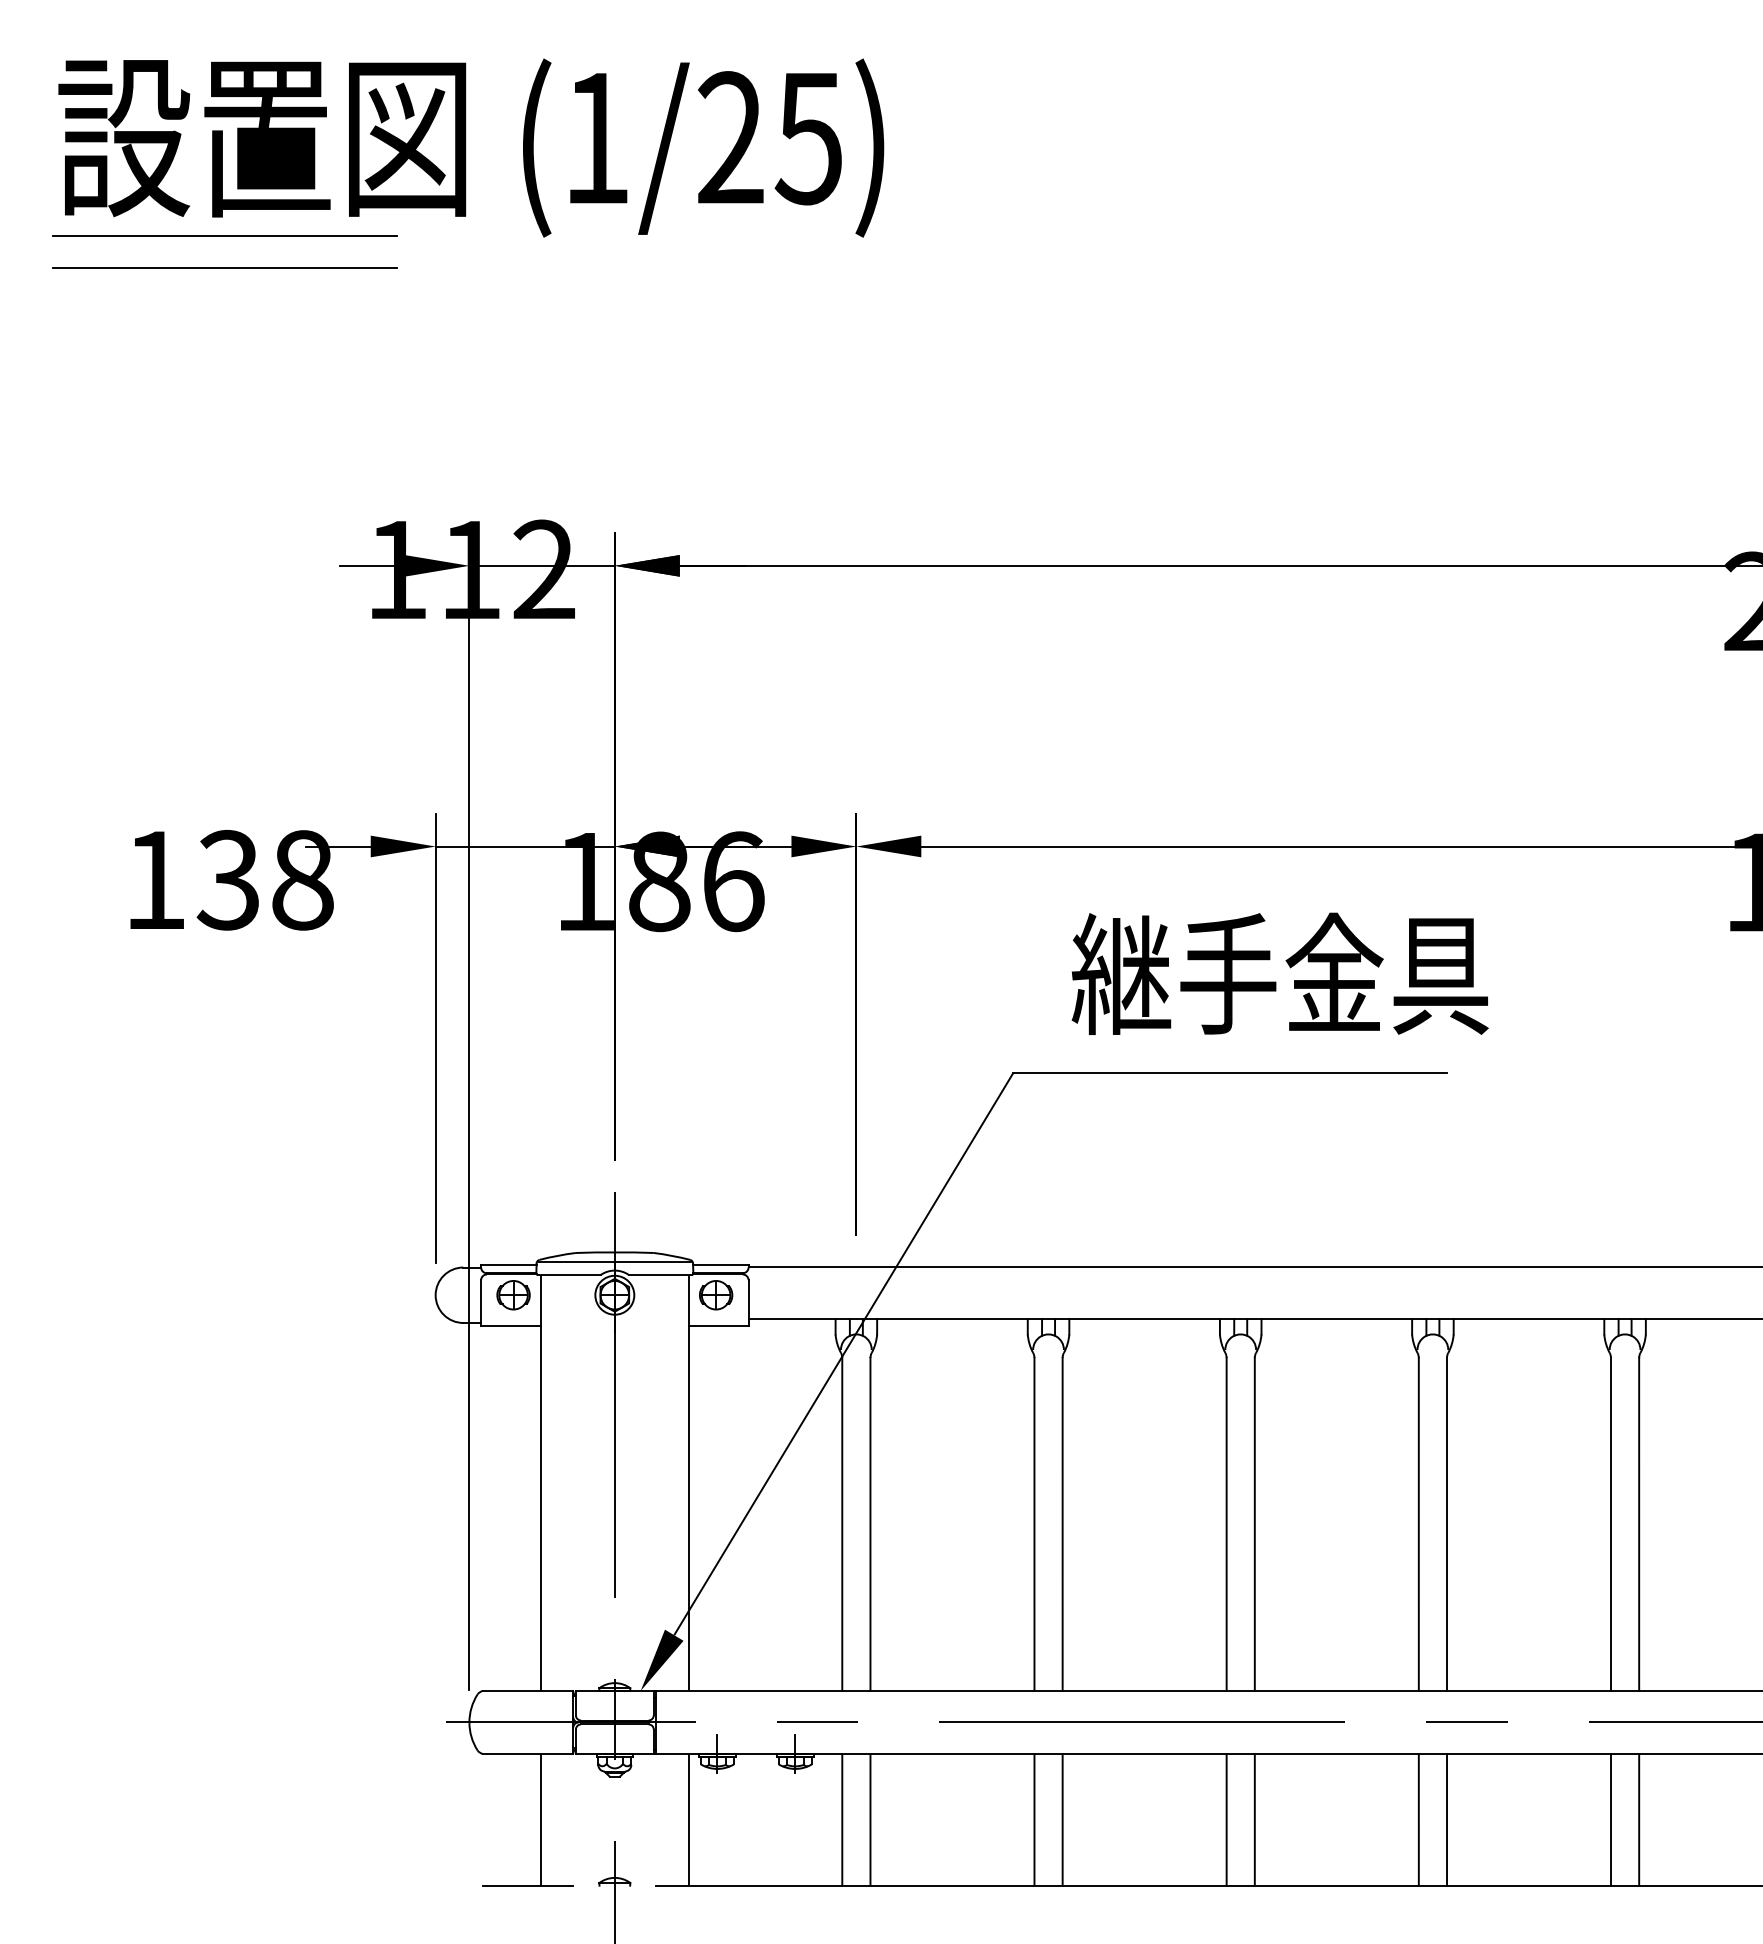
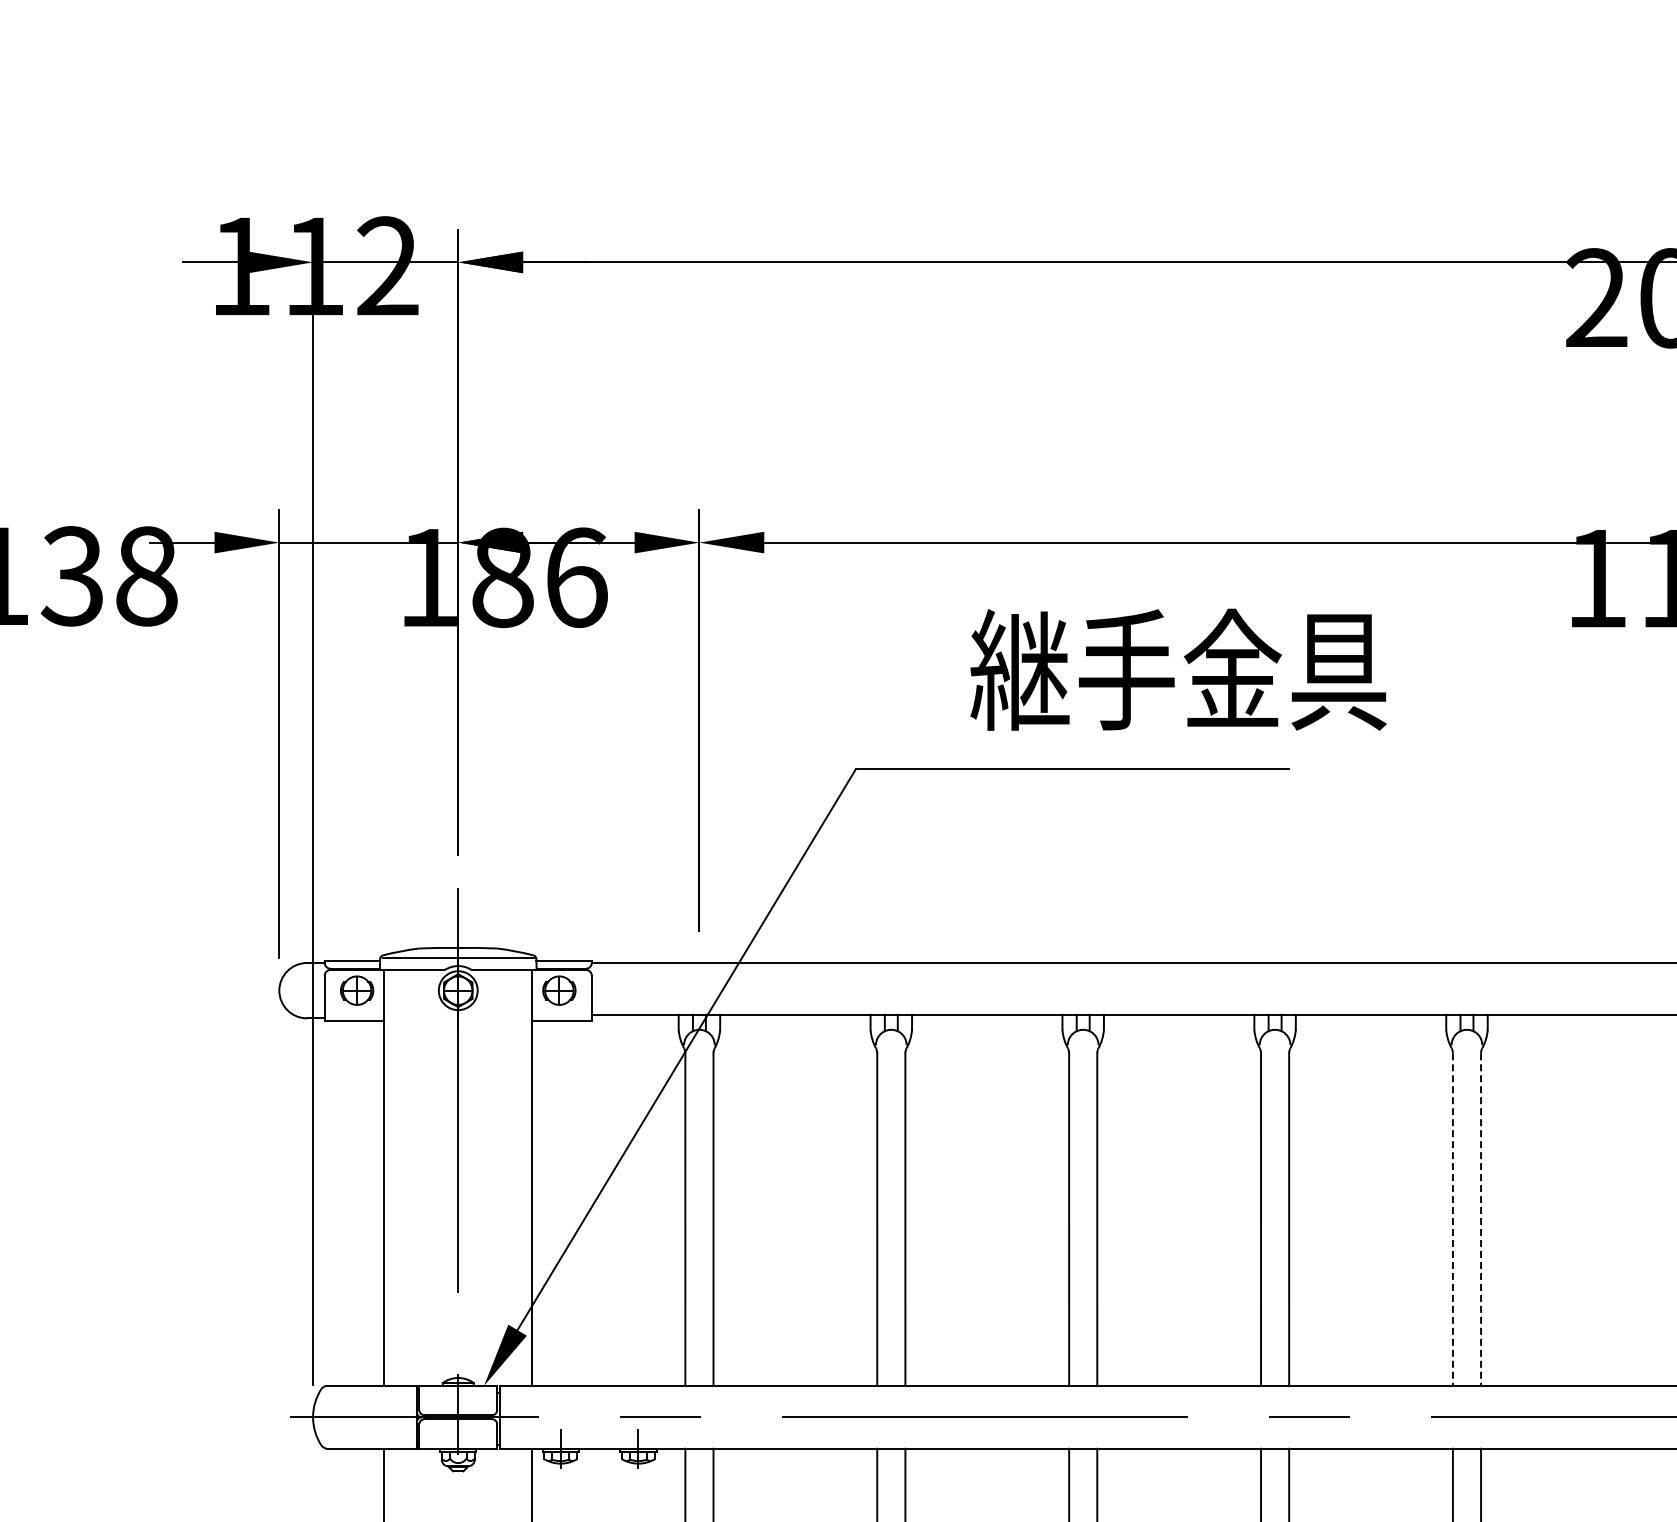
text: (1279, 973) -> (1177, 669), moved
line: (1610, 1524) -> (1452, 1219), solid -> dashed
line: (1639, 1524) -> (1481, 1219), solid -> dashed

